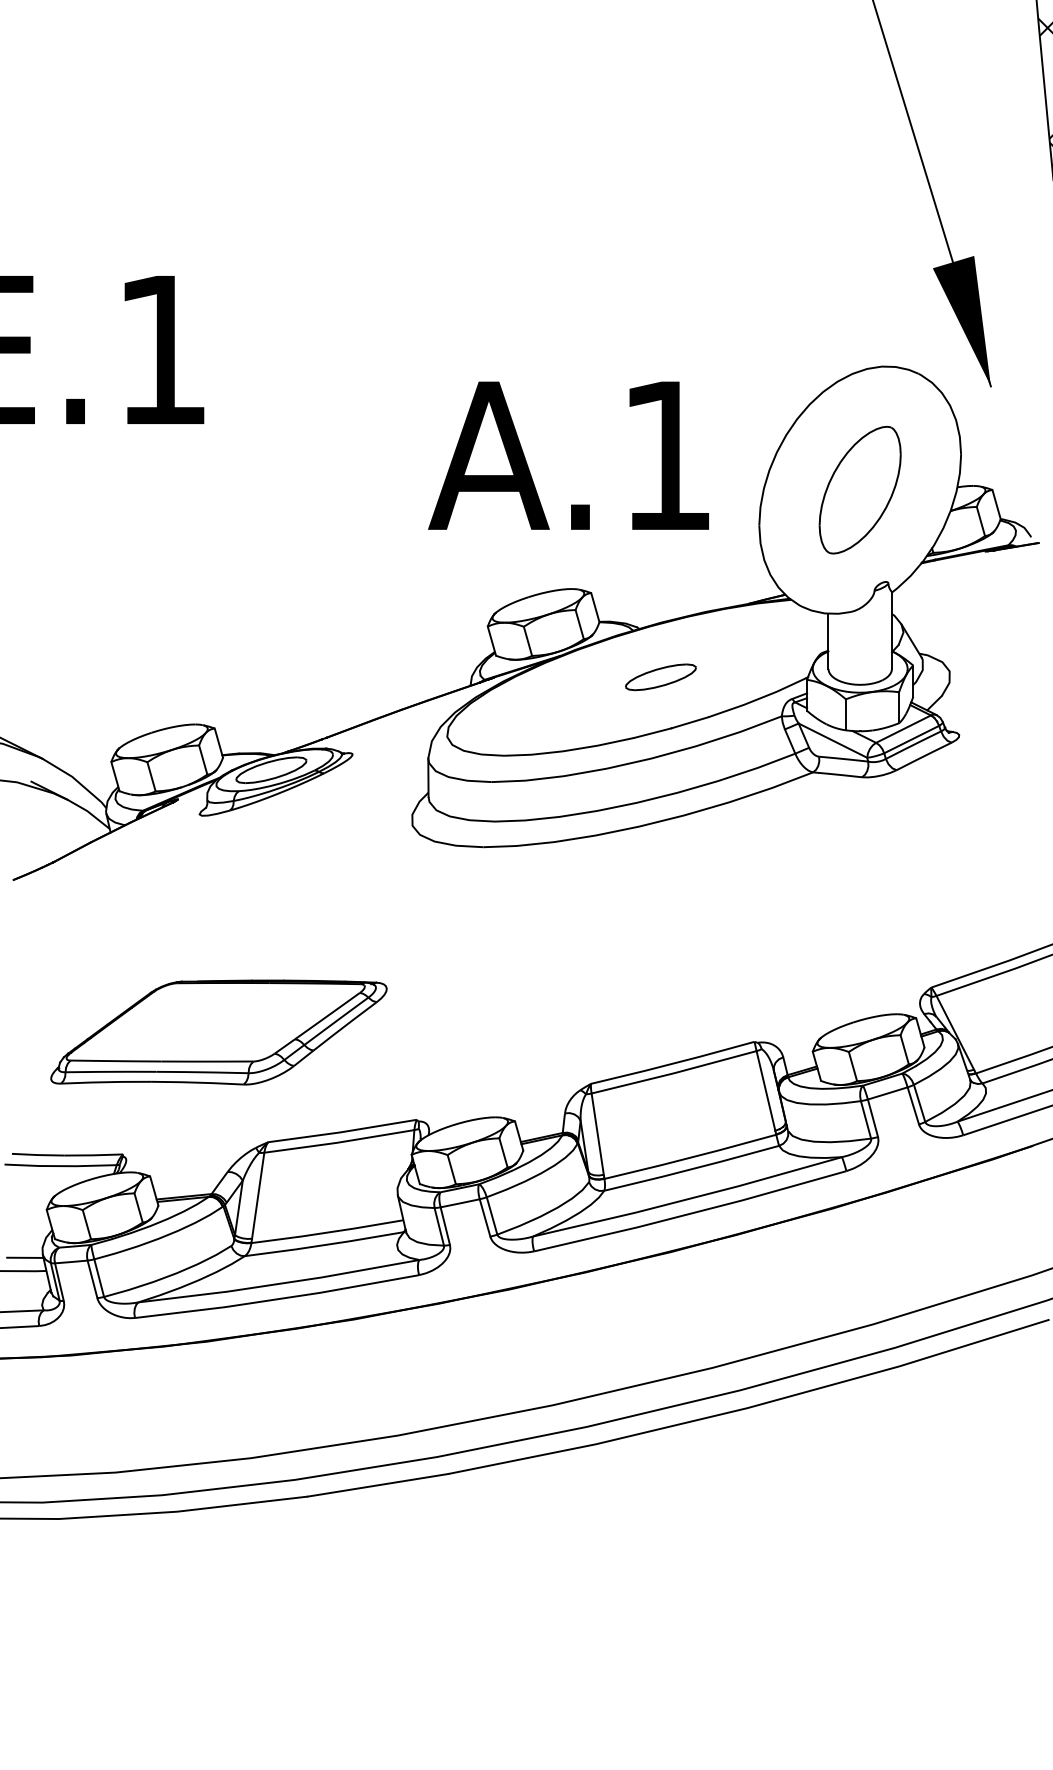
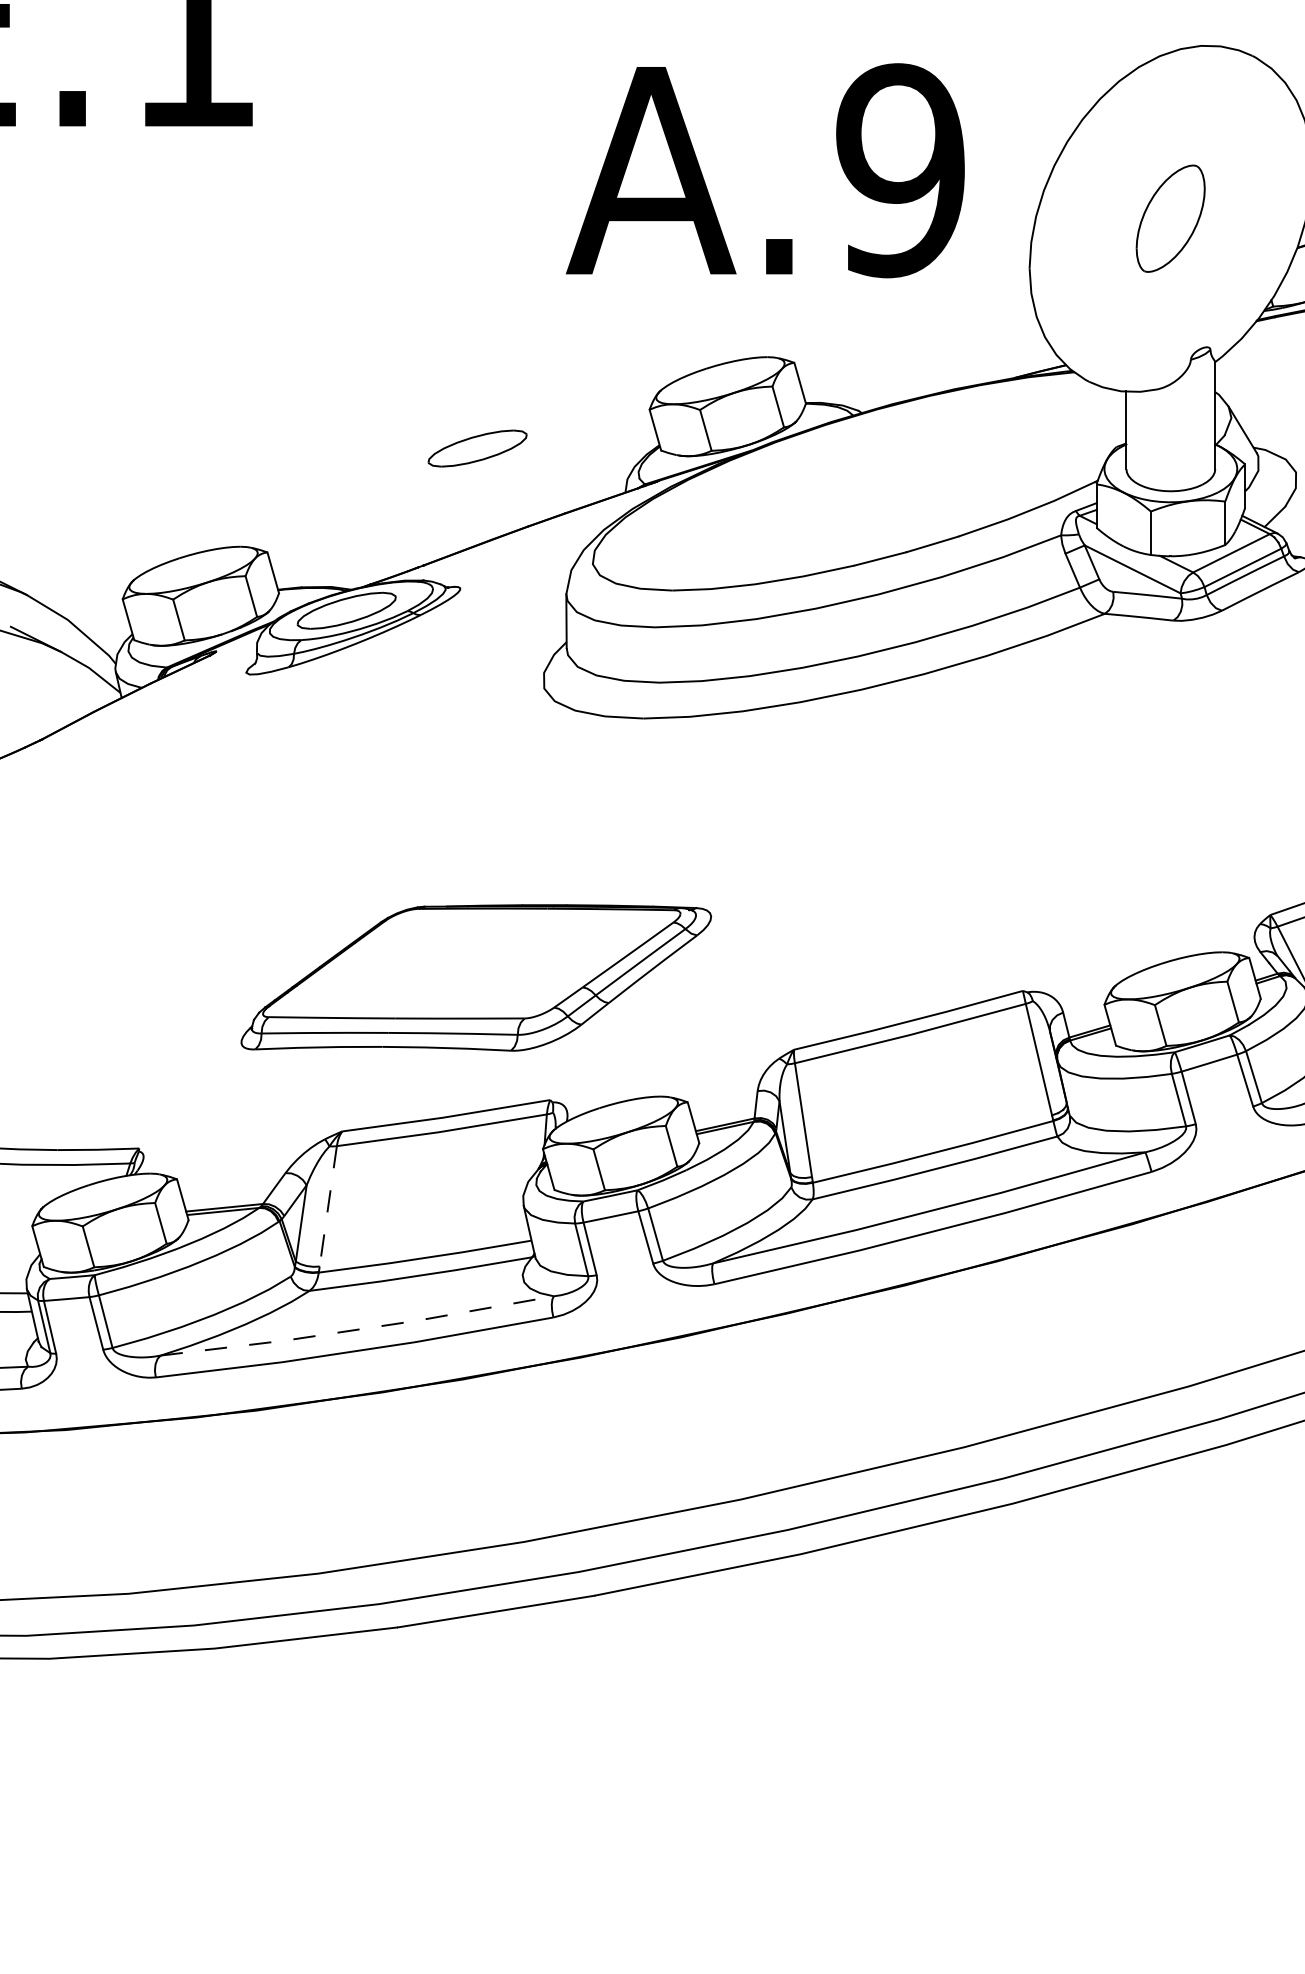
text: (666, 455) -> (899, 170), A.1 -> A.9
part: (859, 489) -> (1169, 217), size x0.6
part: (660, 677) -> (477, 448), moved
part: (218, 1032) -> (475, 977), moved
line: (258, 1196) -> (328, 1207), solid -> dashed
line: (279, 1283) -> (358, 1329), solid -> dashed

